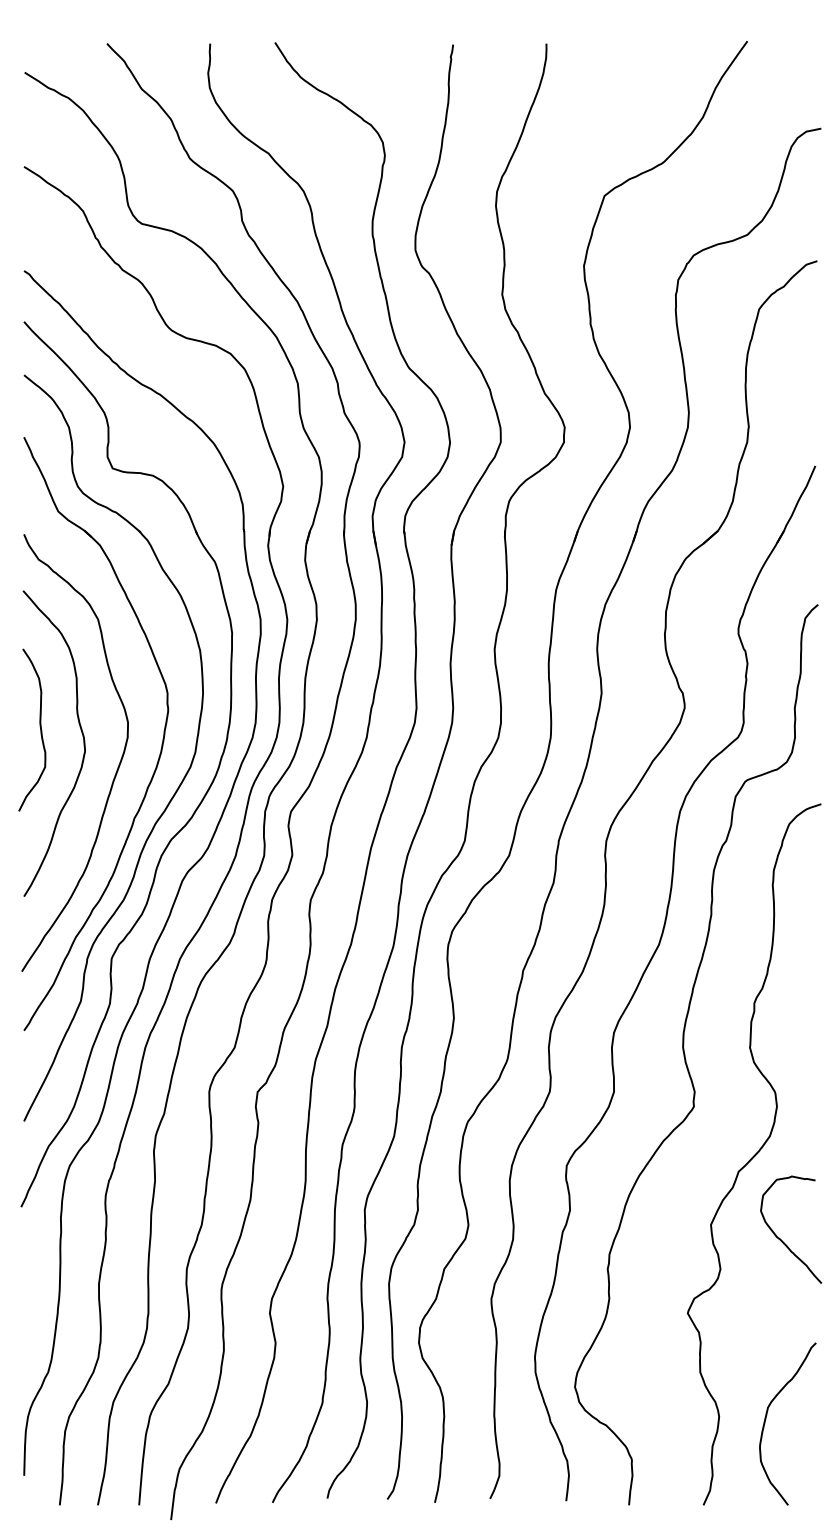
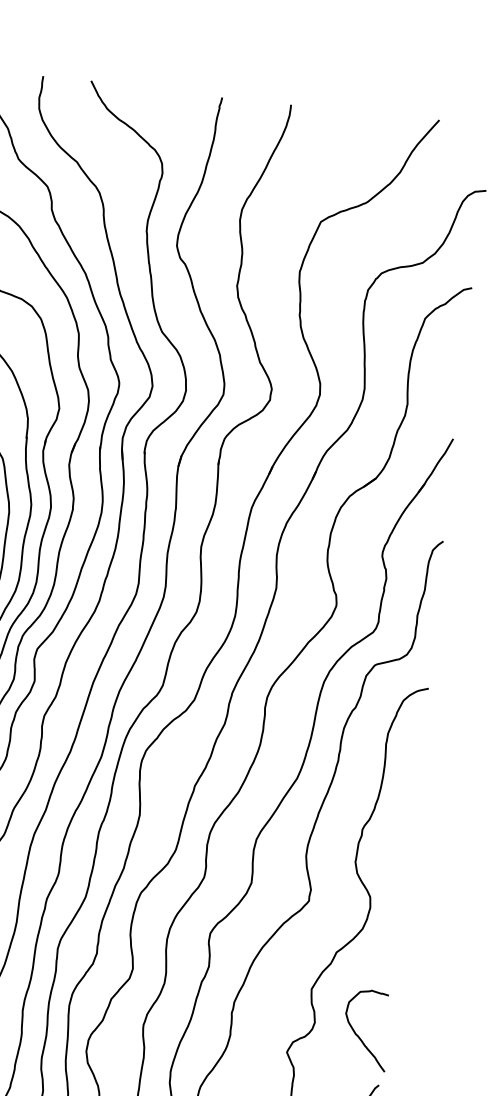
curve: (781, 1239) -> (358, 1036), moved

